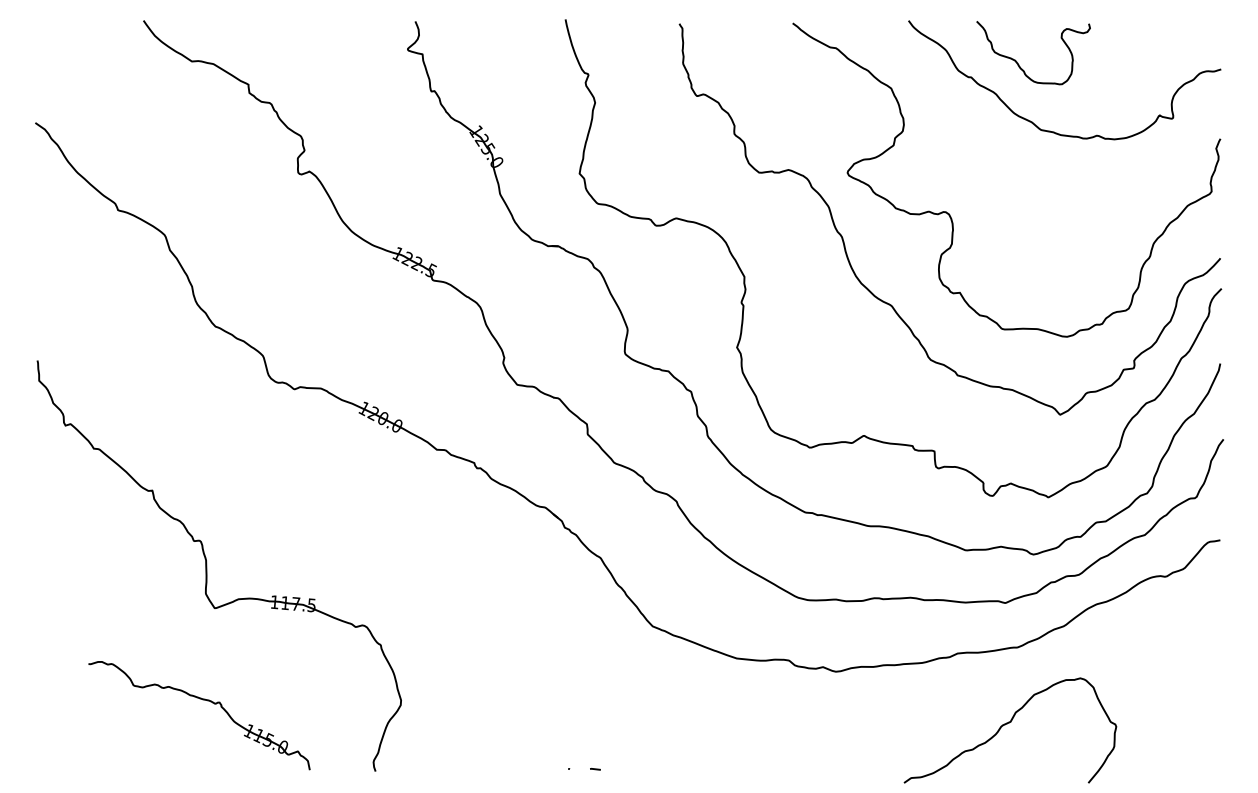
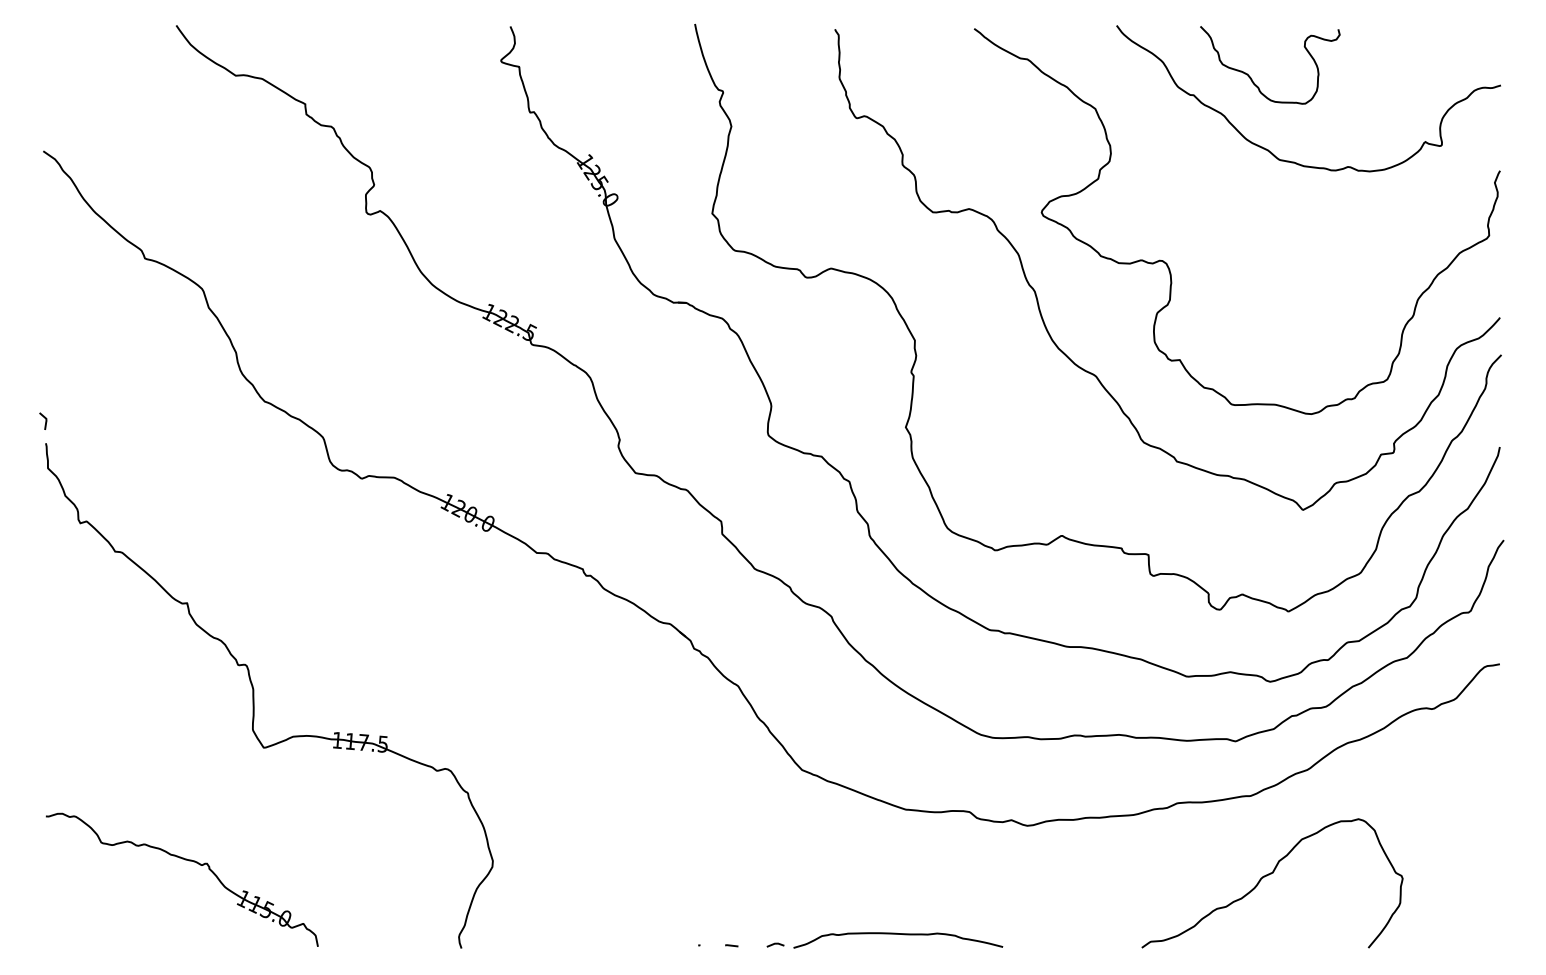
line: (36, 343) -> (44, 422), added
part: (202, 700) -> (186, 861), moved
curve: (1007, 724) -> (1268, 875), moved
part: (719, 764) -> (884, 939), added

